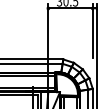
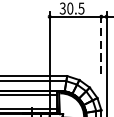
line: (92, 31) -> (101, 43), solid -> dashed

